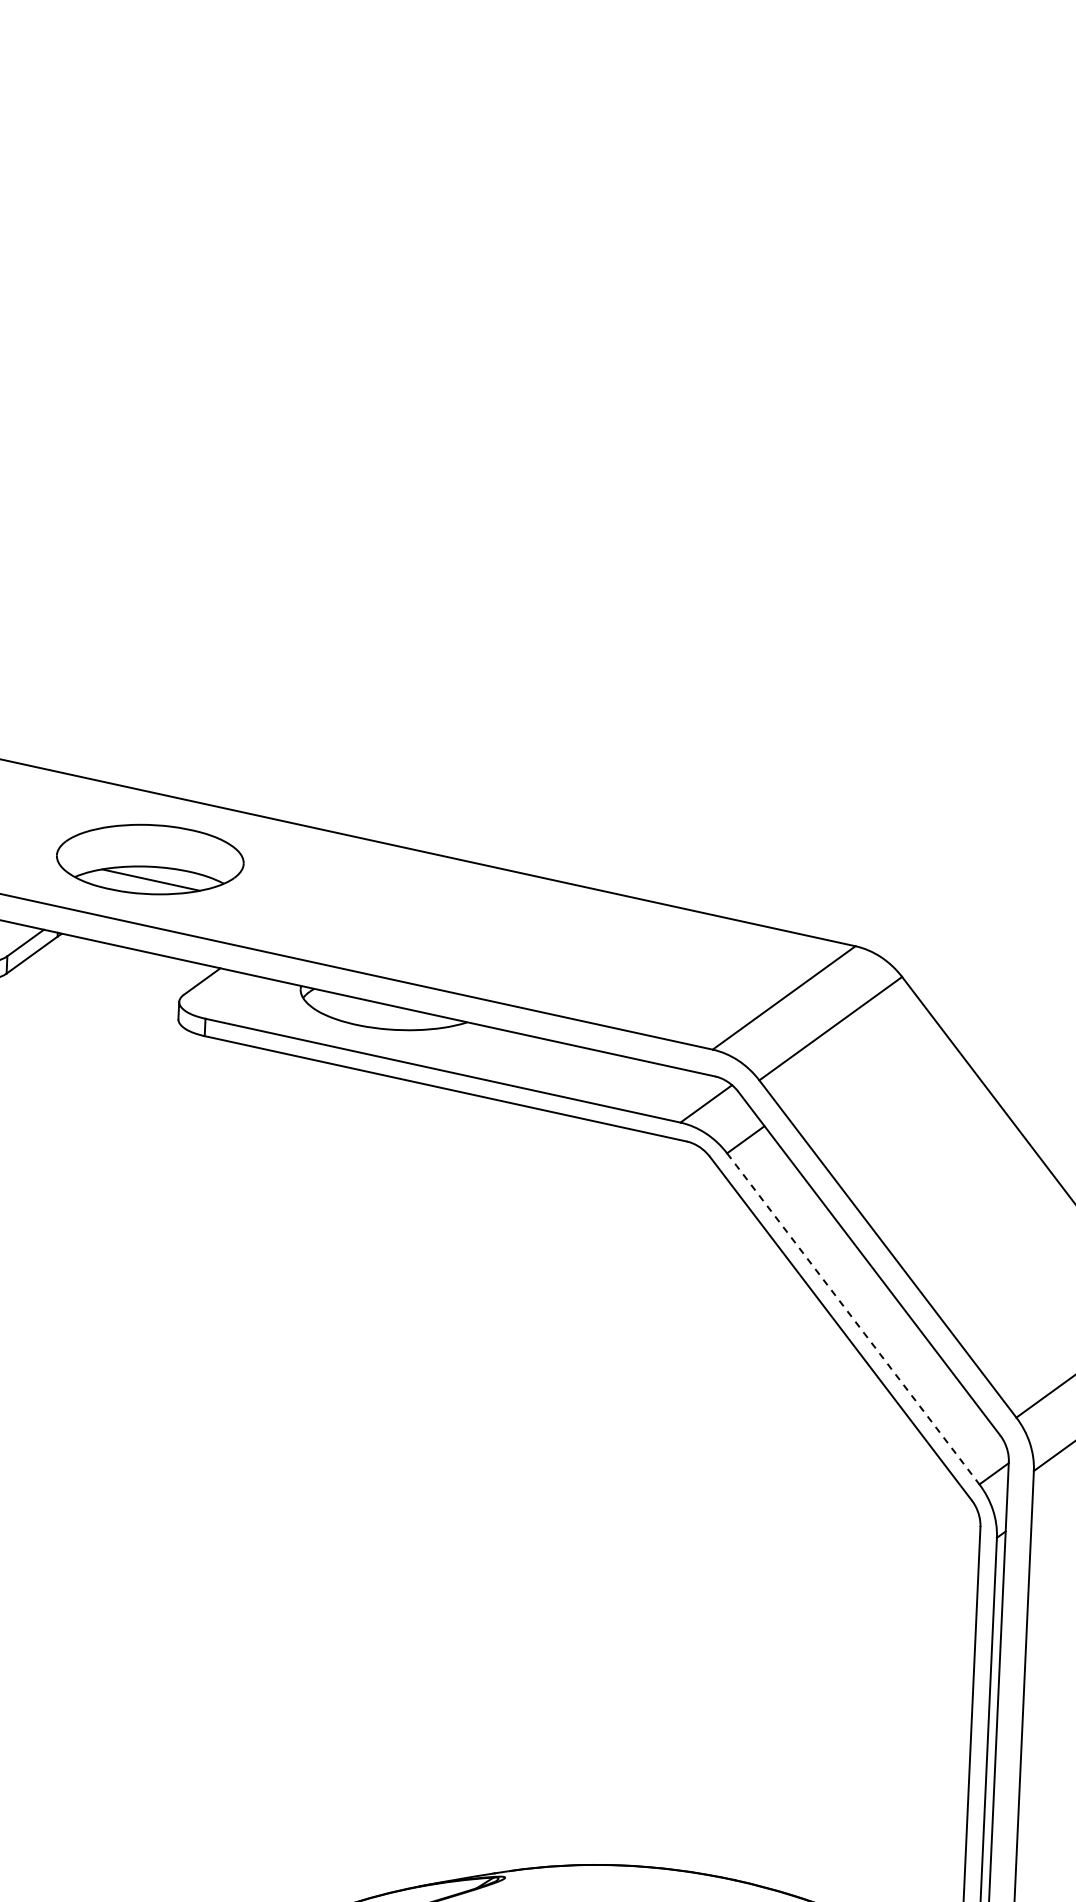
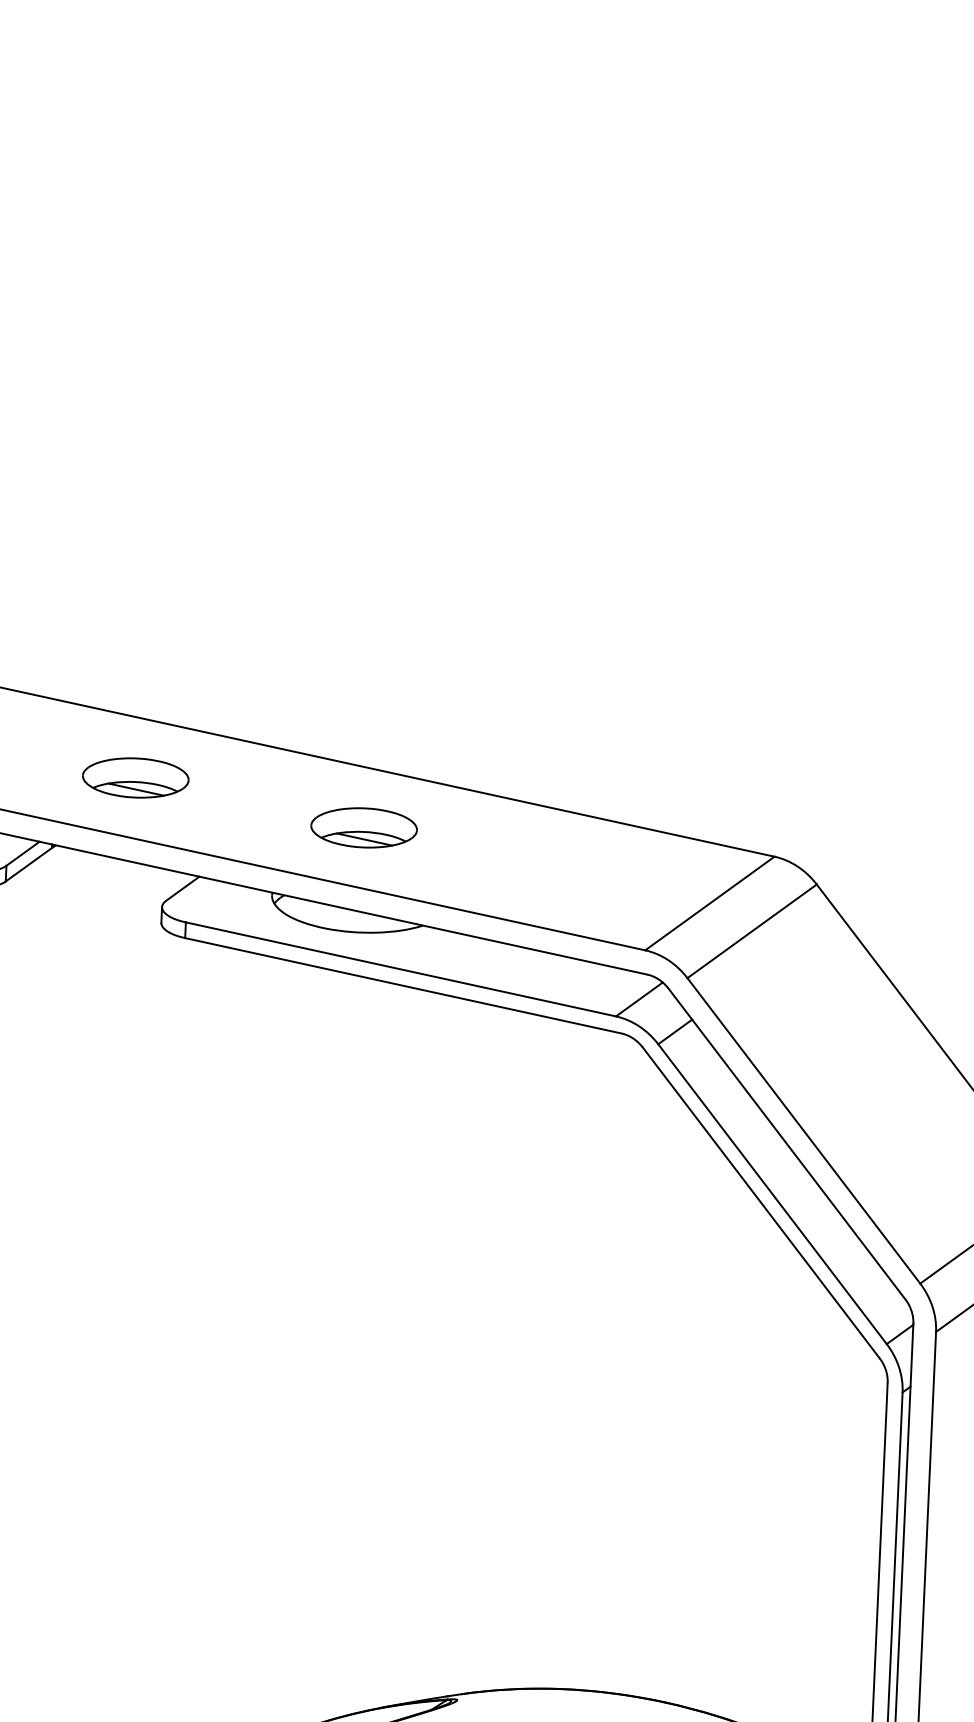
part: (149, 858) -> (135, 777), size x0.62
part: (402, 914) -> (364, 827), added
line: (853, 1319) -> (772, 1194), dashed -> solid

